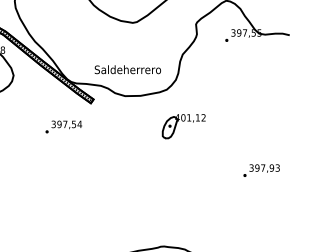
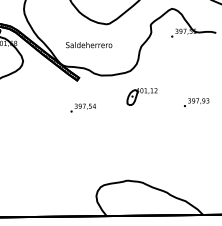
text: (128, 70) -> (89, 45), moved
text: (62, 126) -> (82, 107), moved
text: (261, 170) -> (196, 102), moved

